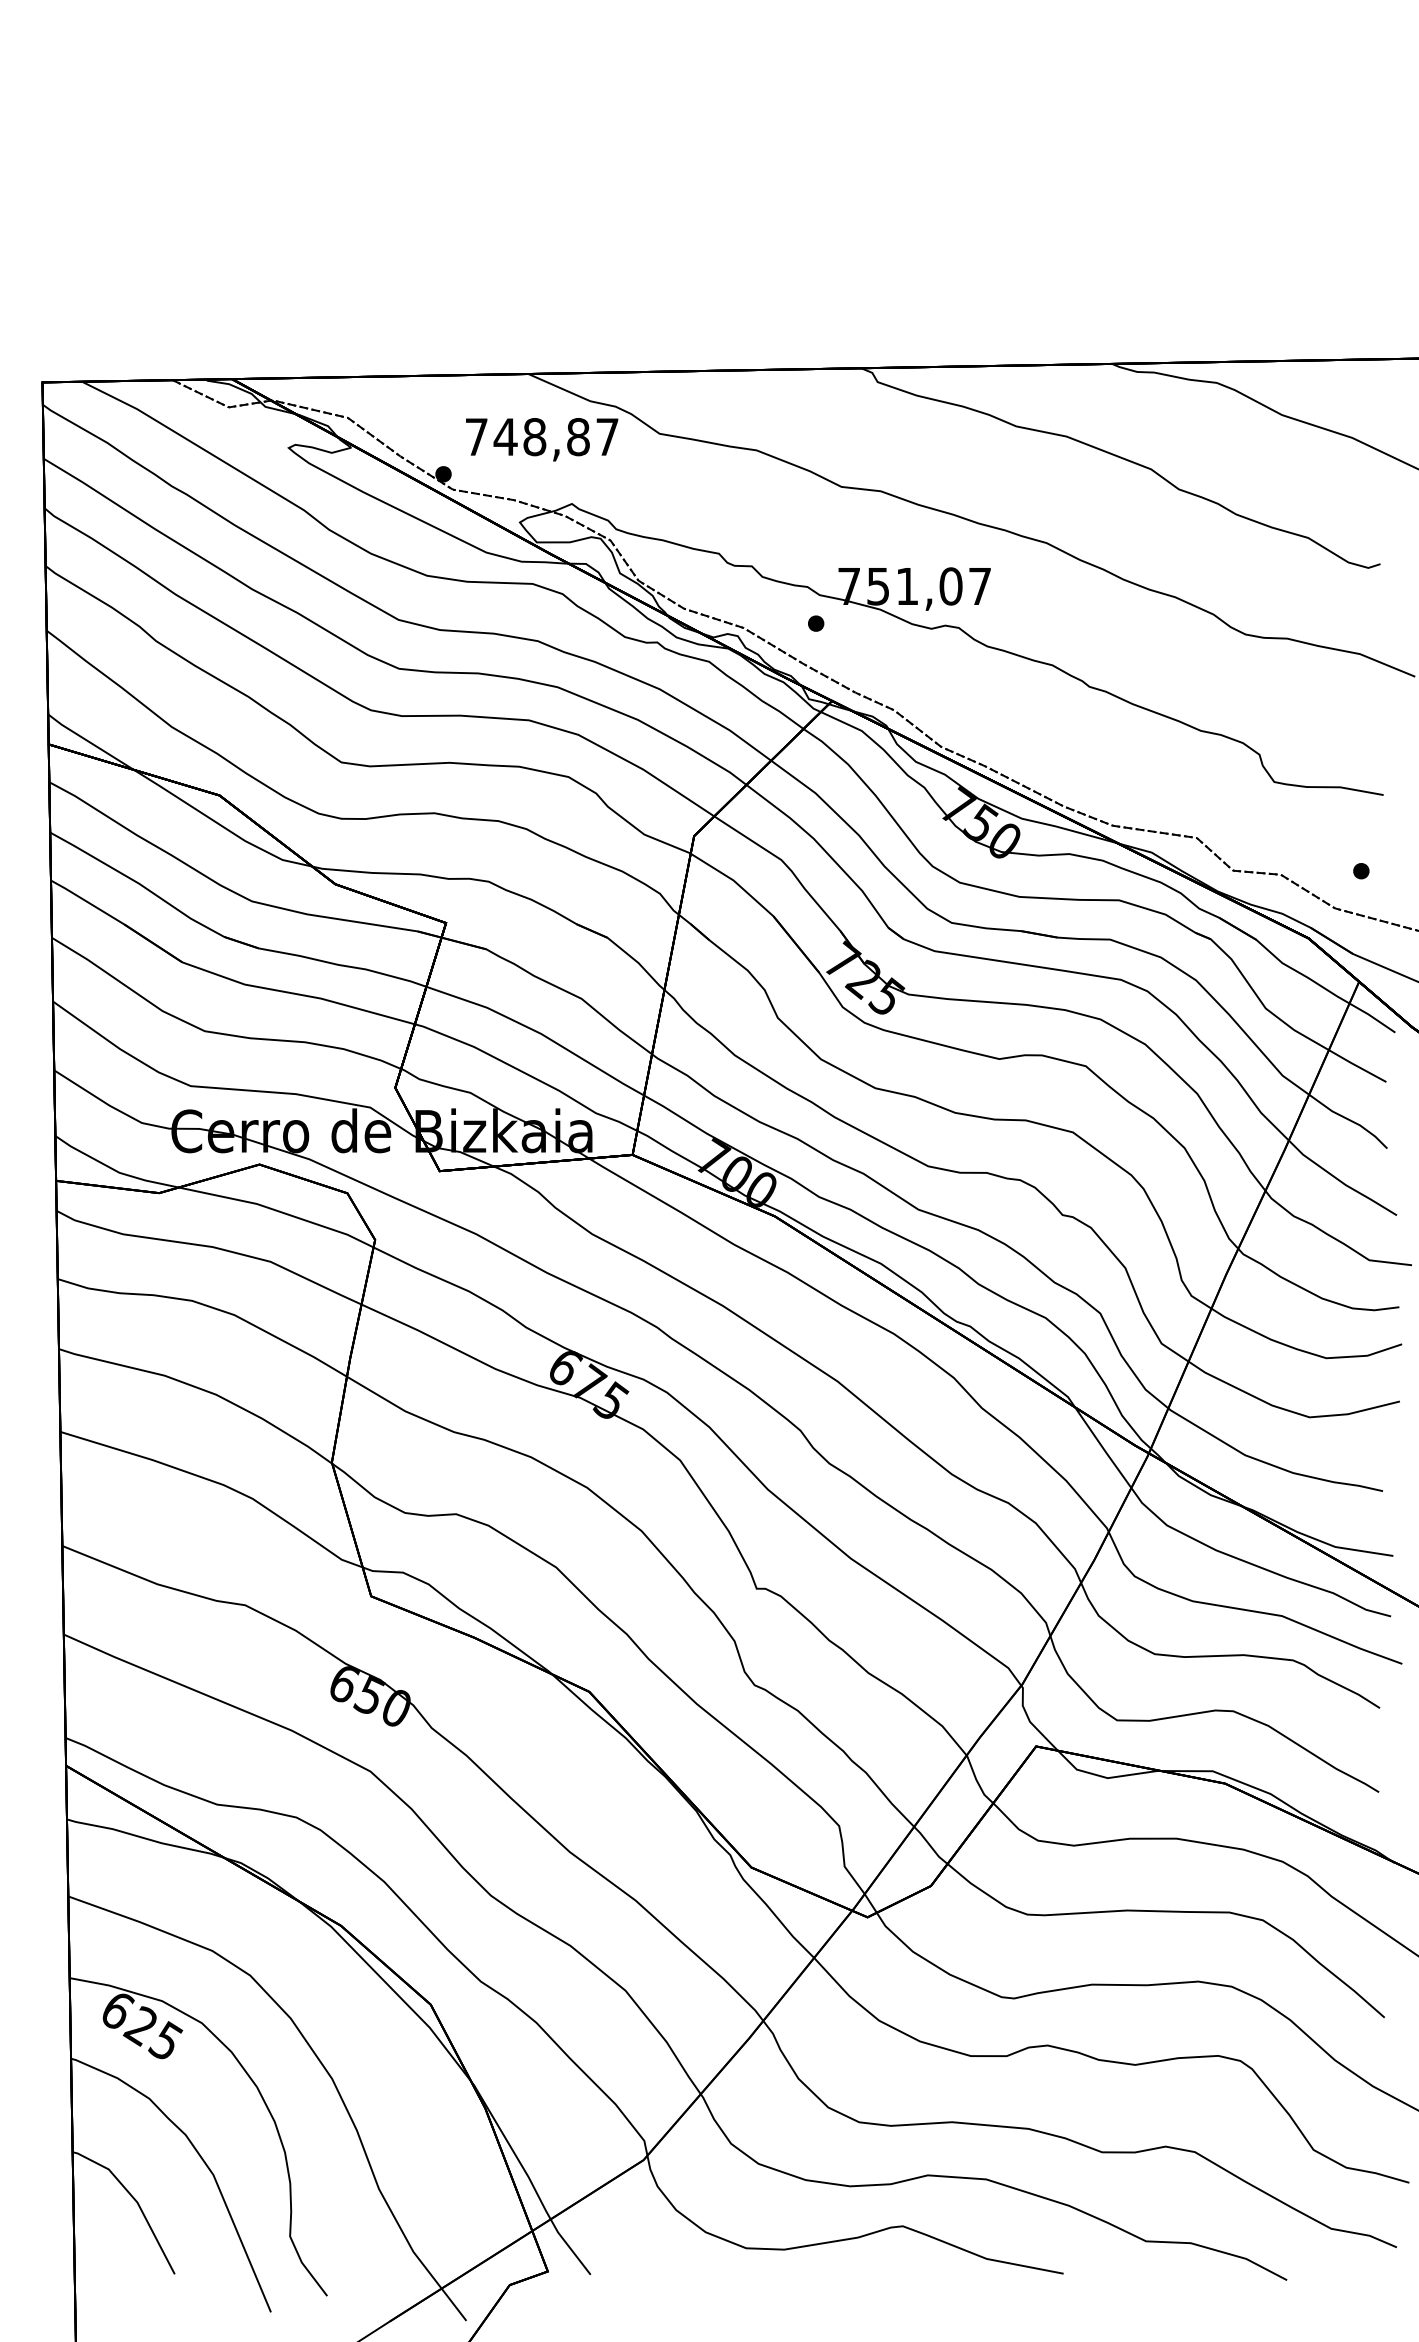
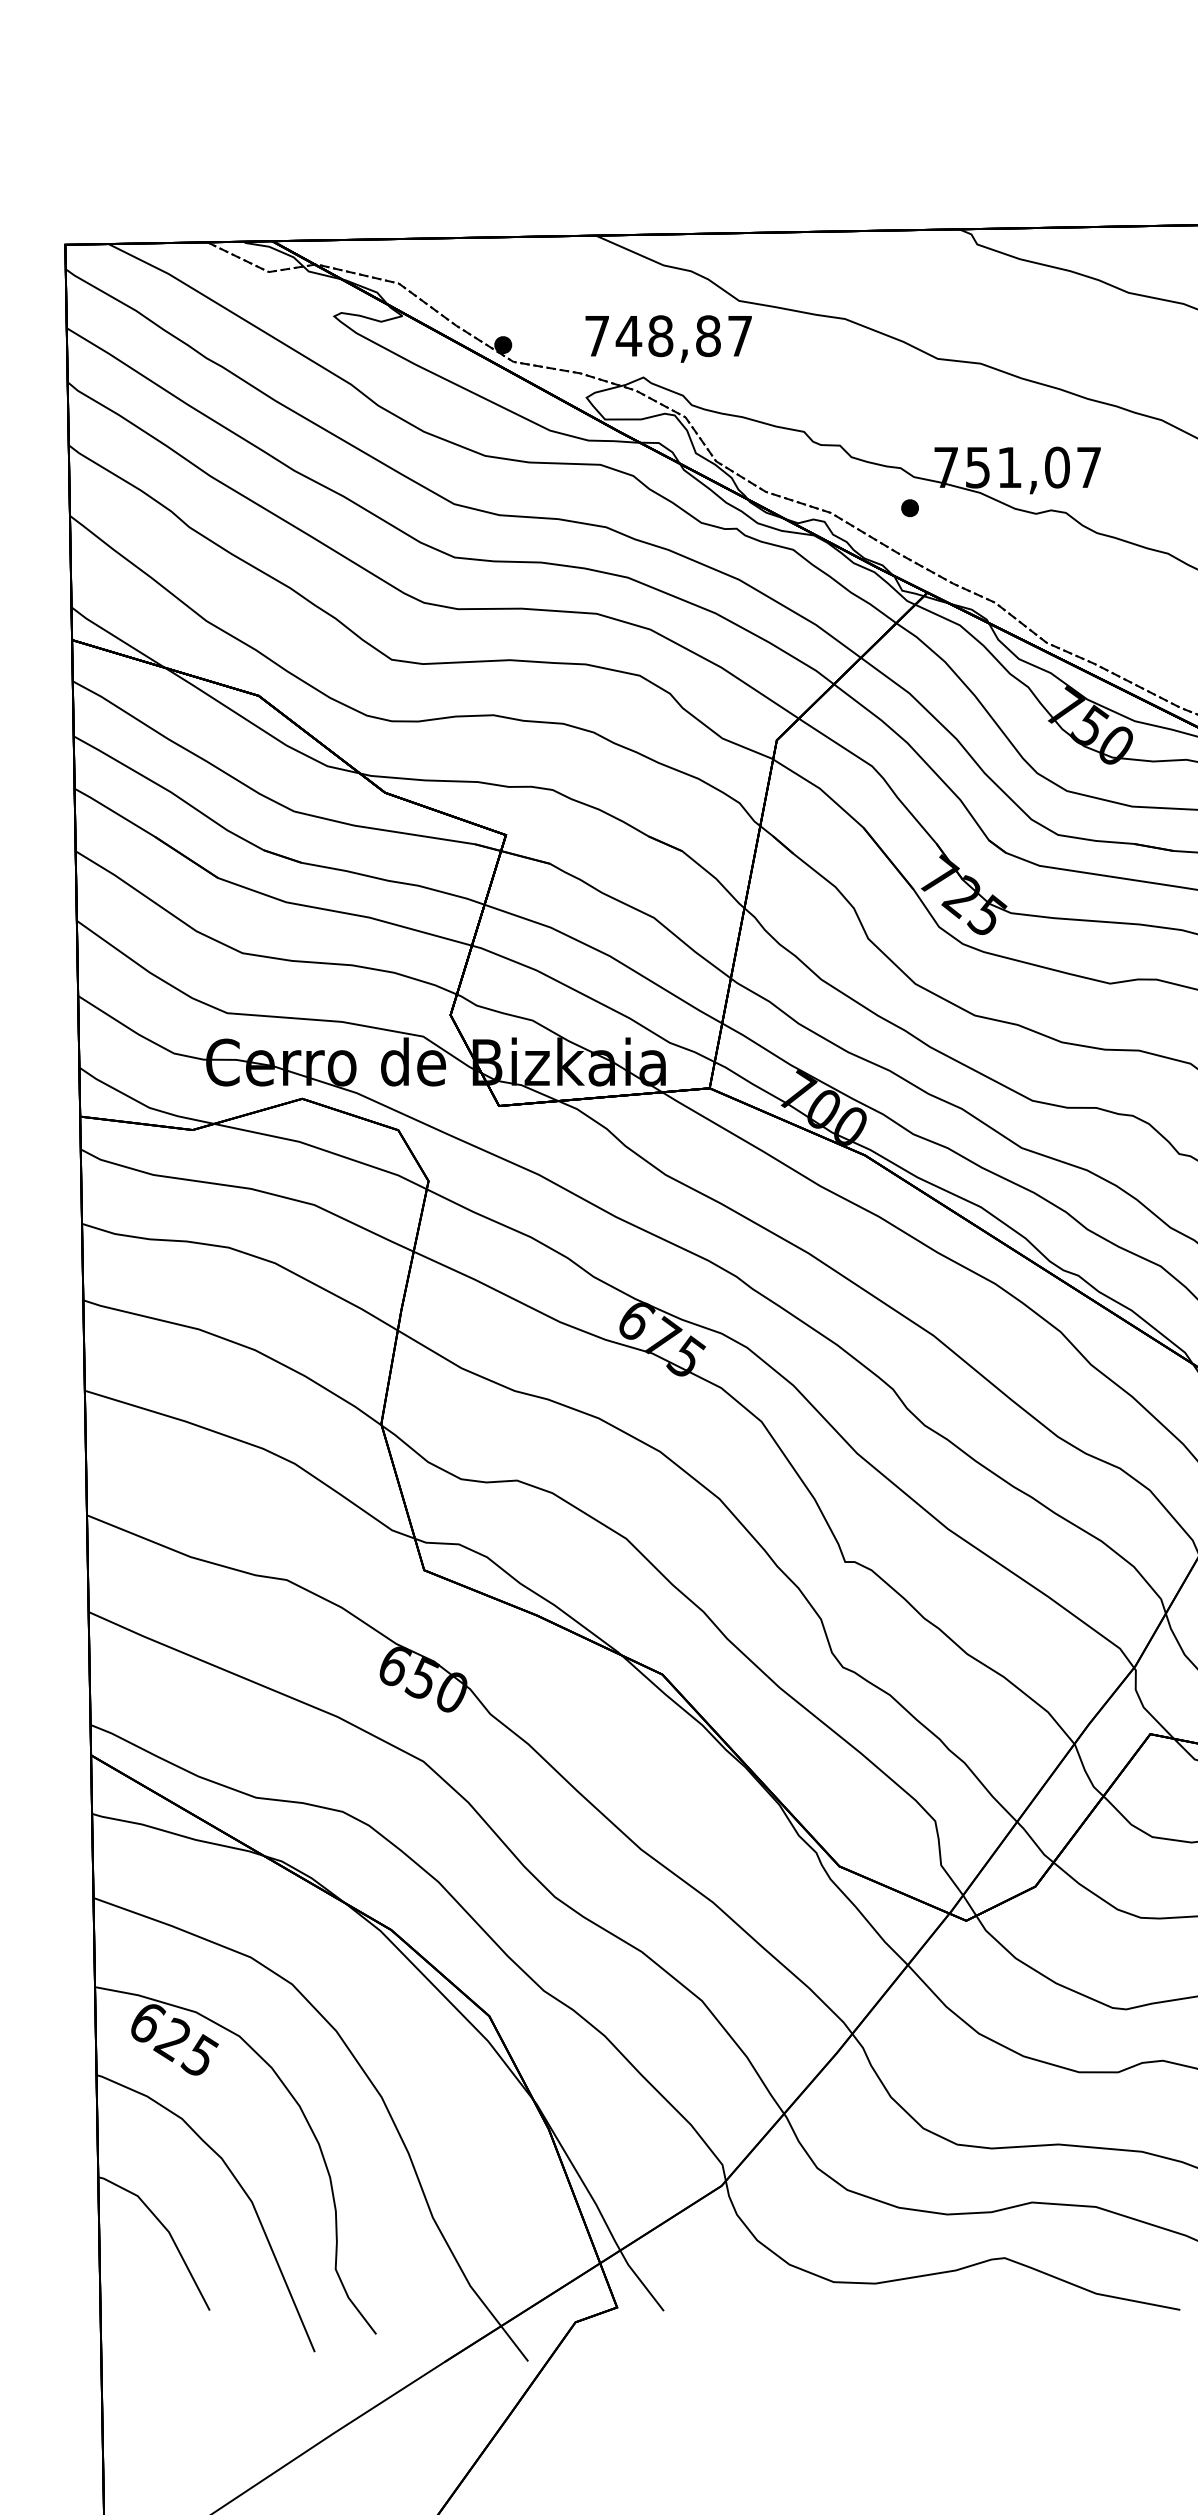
text: (542, 439) -> (669, 338), moved

